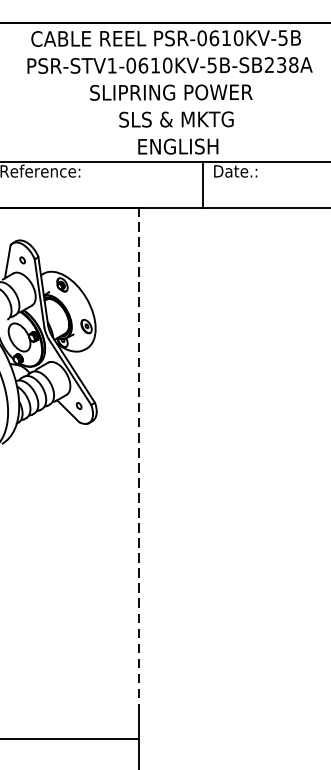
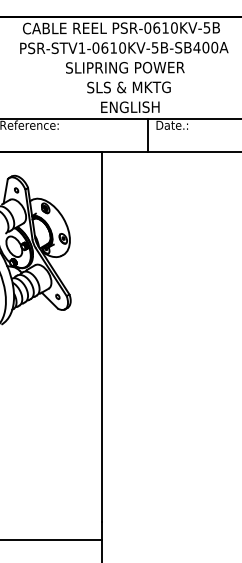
text: (281, 64) -> (205, 47), PSR-STV1-0610KV-5B-SB238A -> PSR-STV1-0610KV-5B-SB400A
line: (138, 461) -> (101, 337), dashed -> solid

